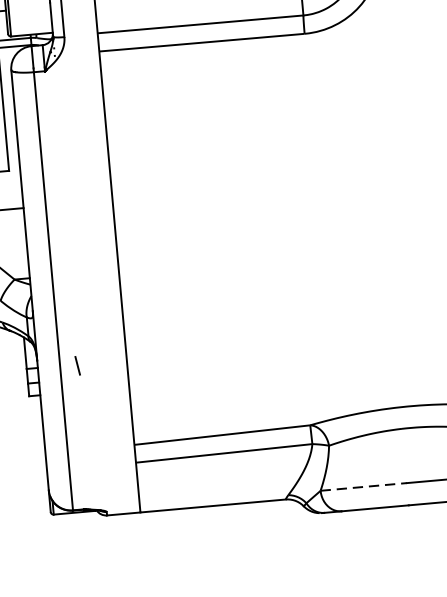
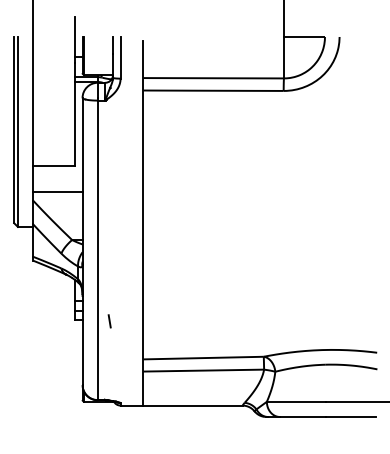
line: (77, 366) -> (109, 321), moved
line: (363, 486) -> (296, 401), dashed -> solid

